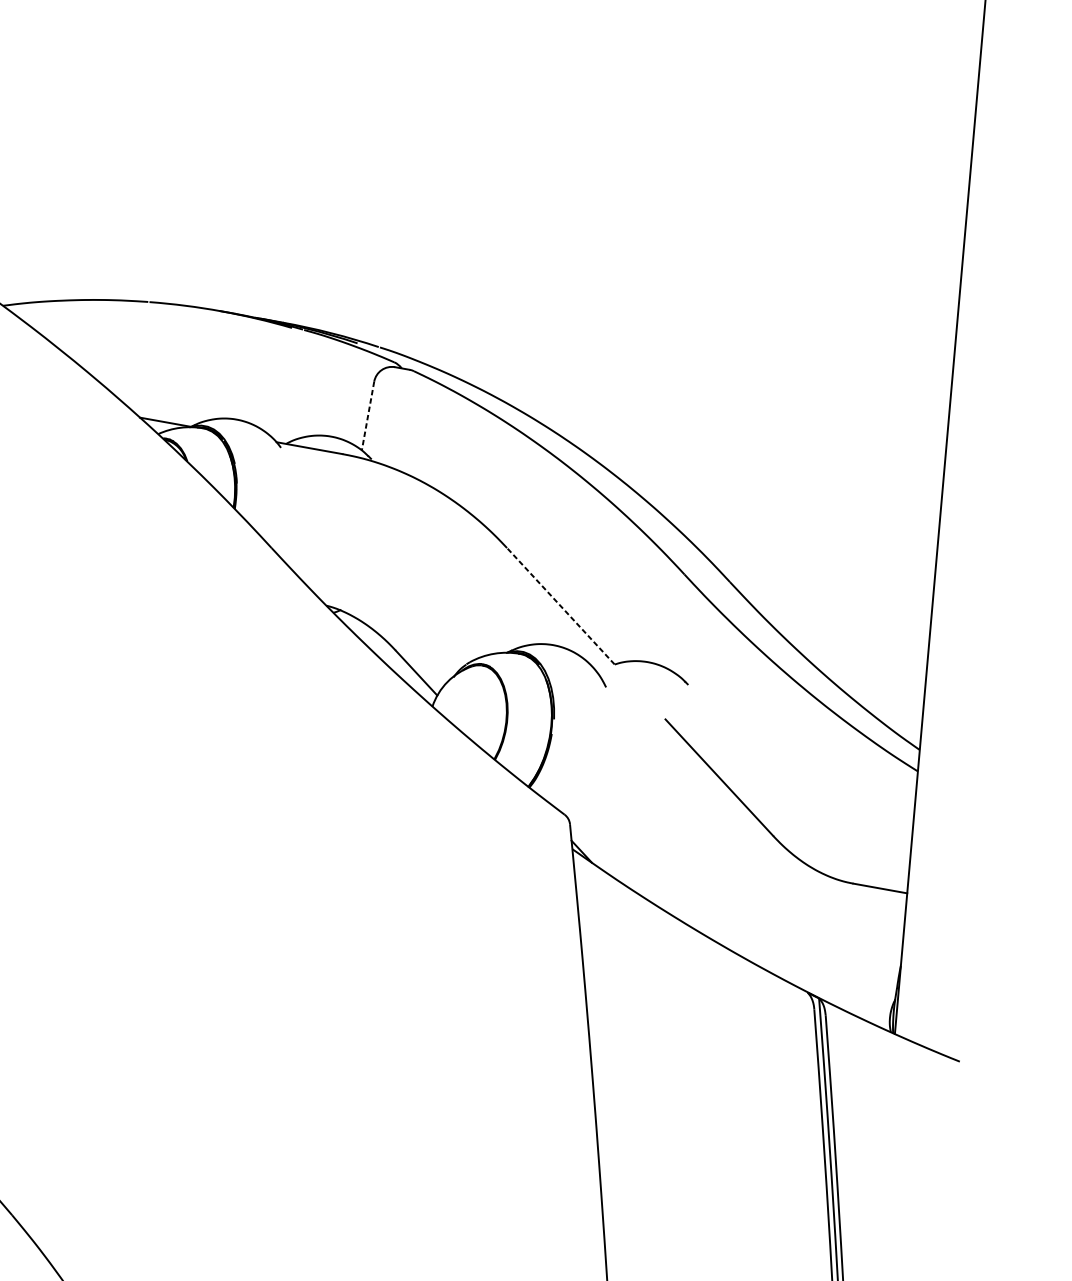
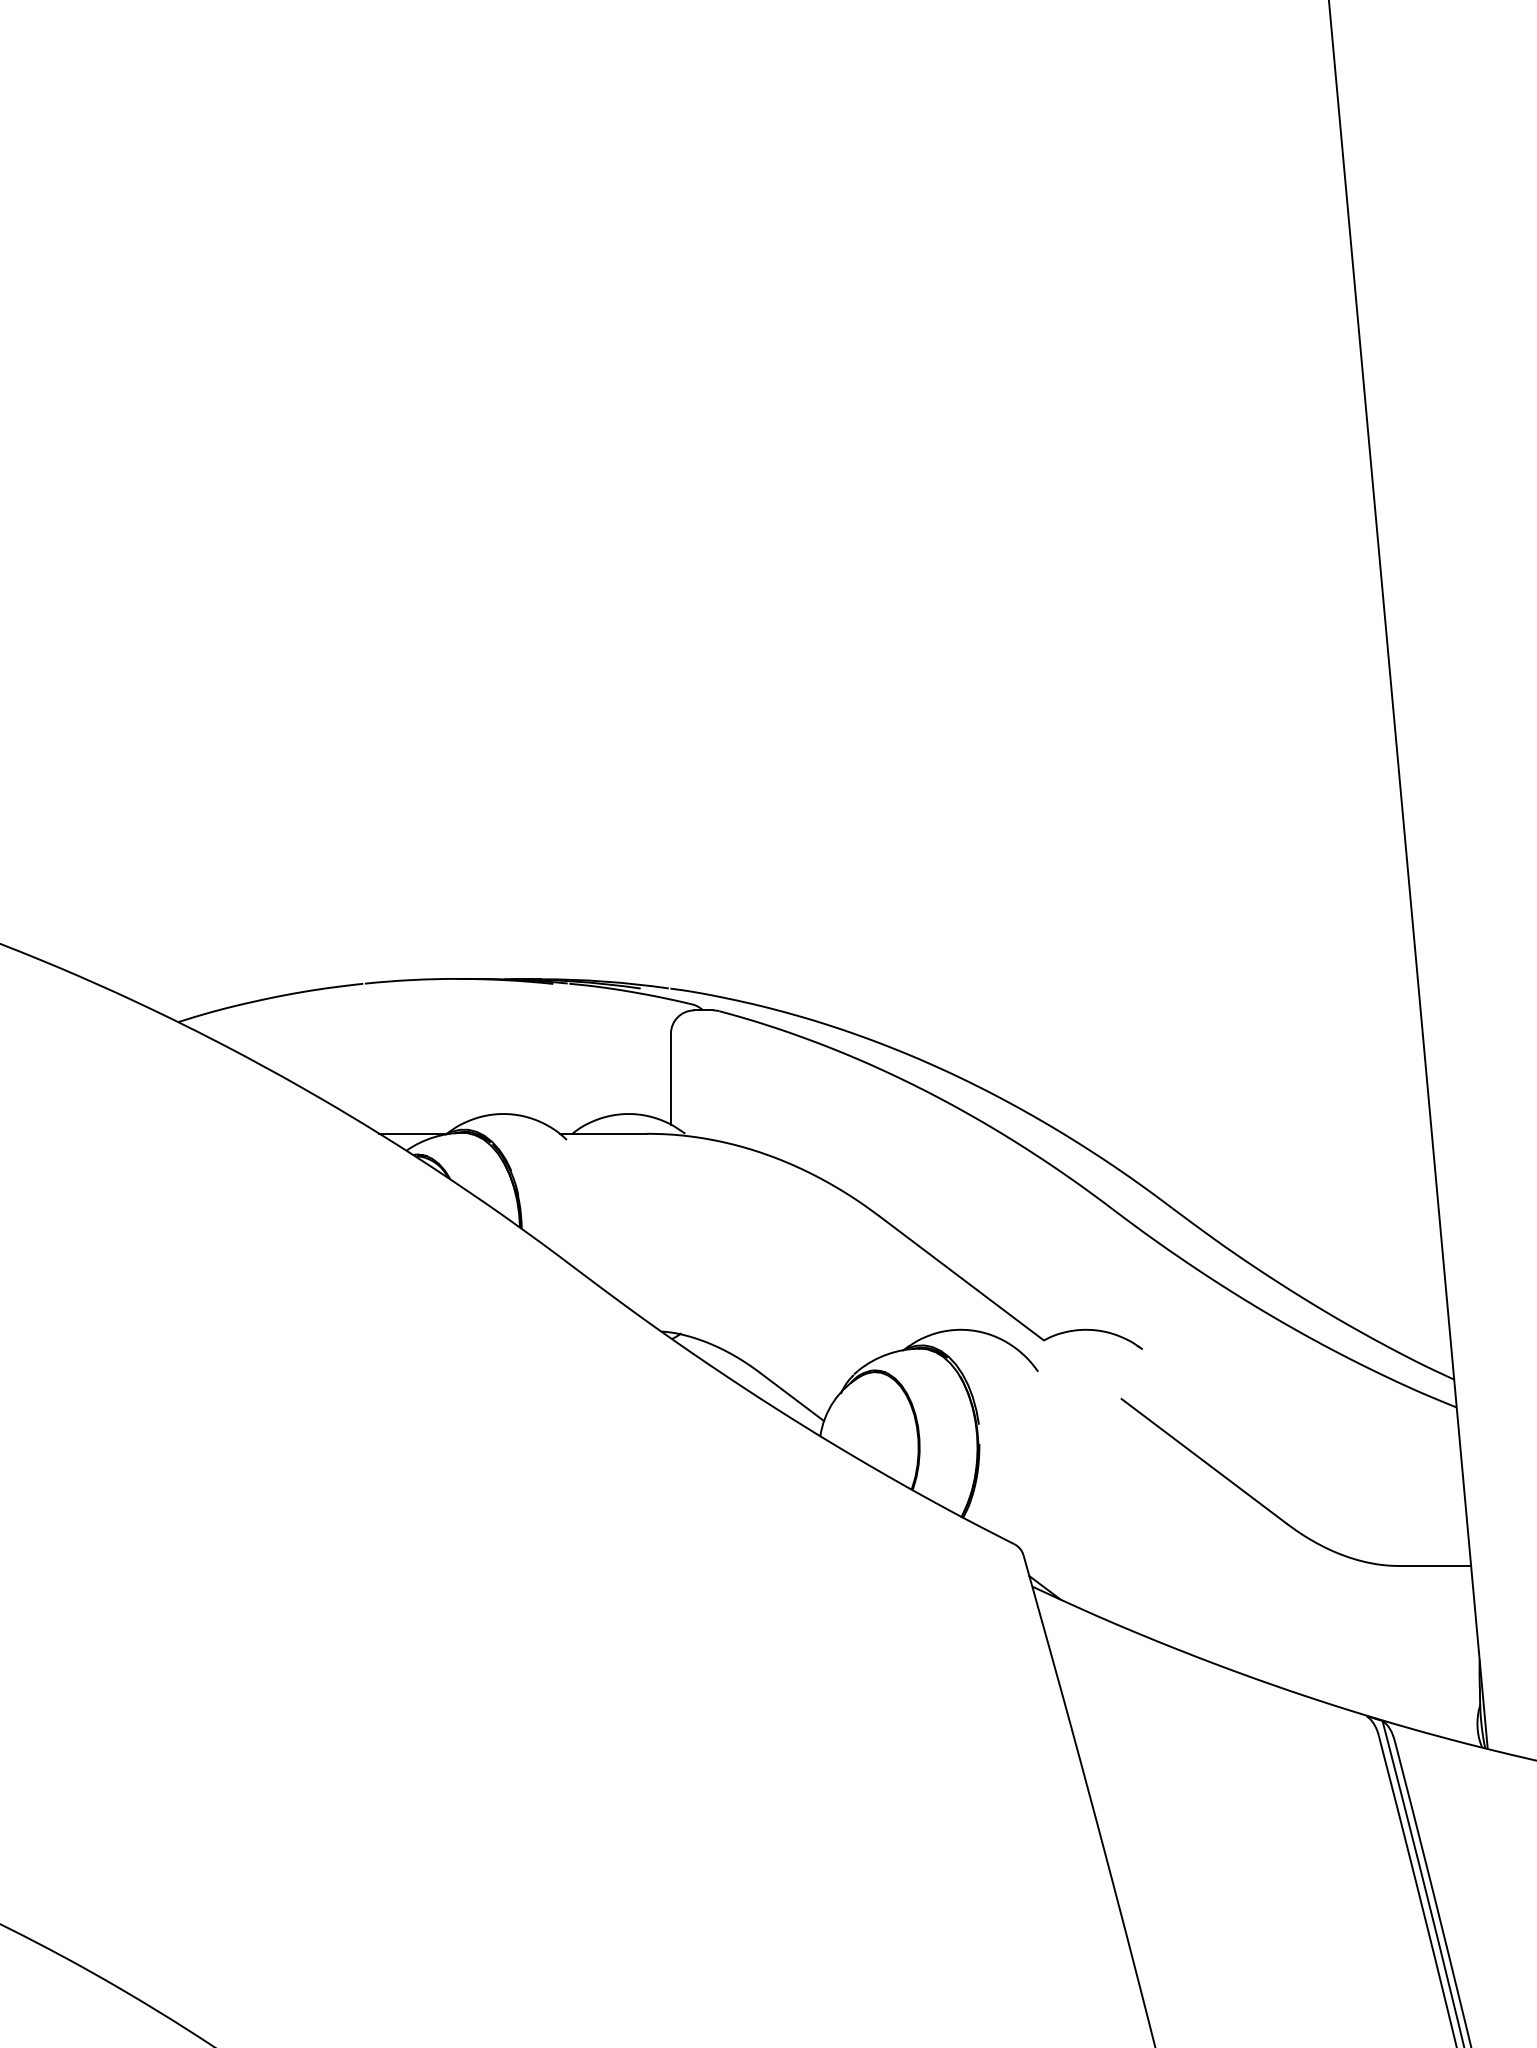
line: (367, 416) -> (670, 1079), dashed -> solid
line: (560, 605) -> (961, 1277), dashed -> solid

